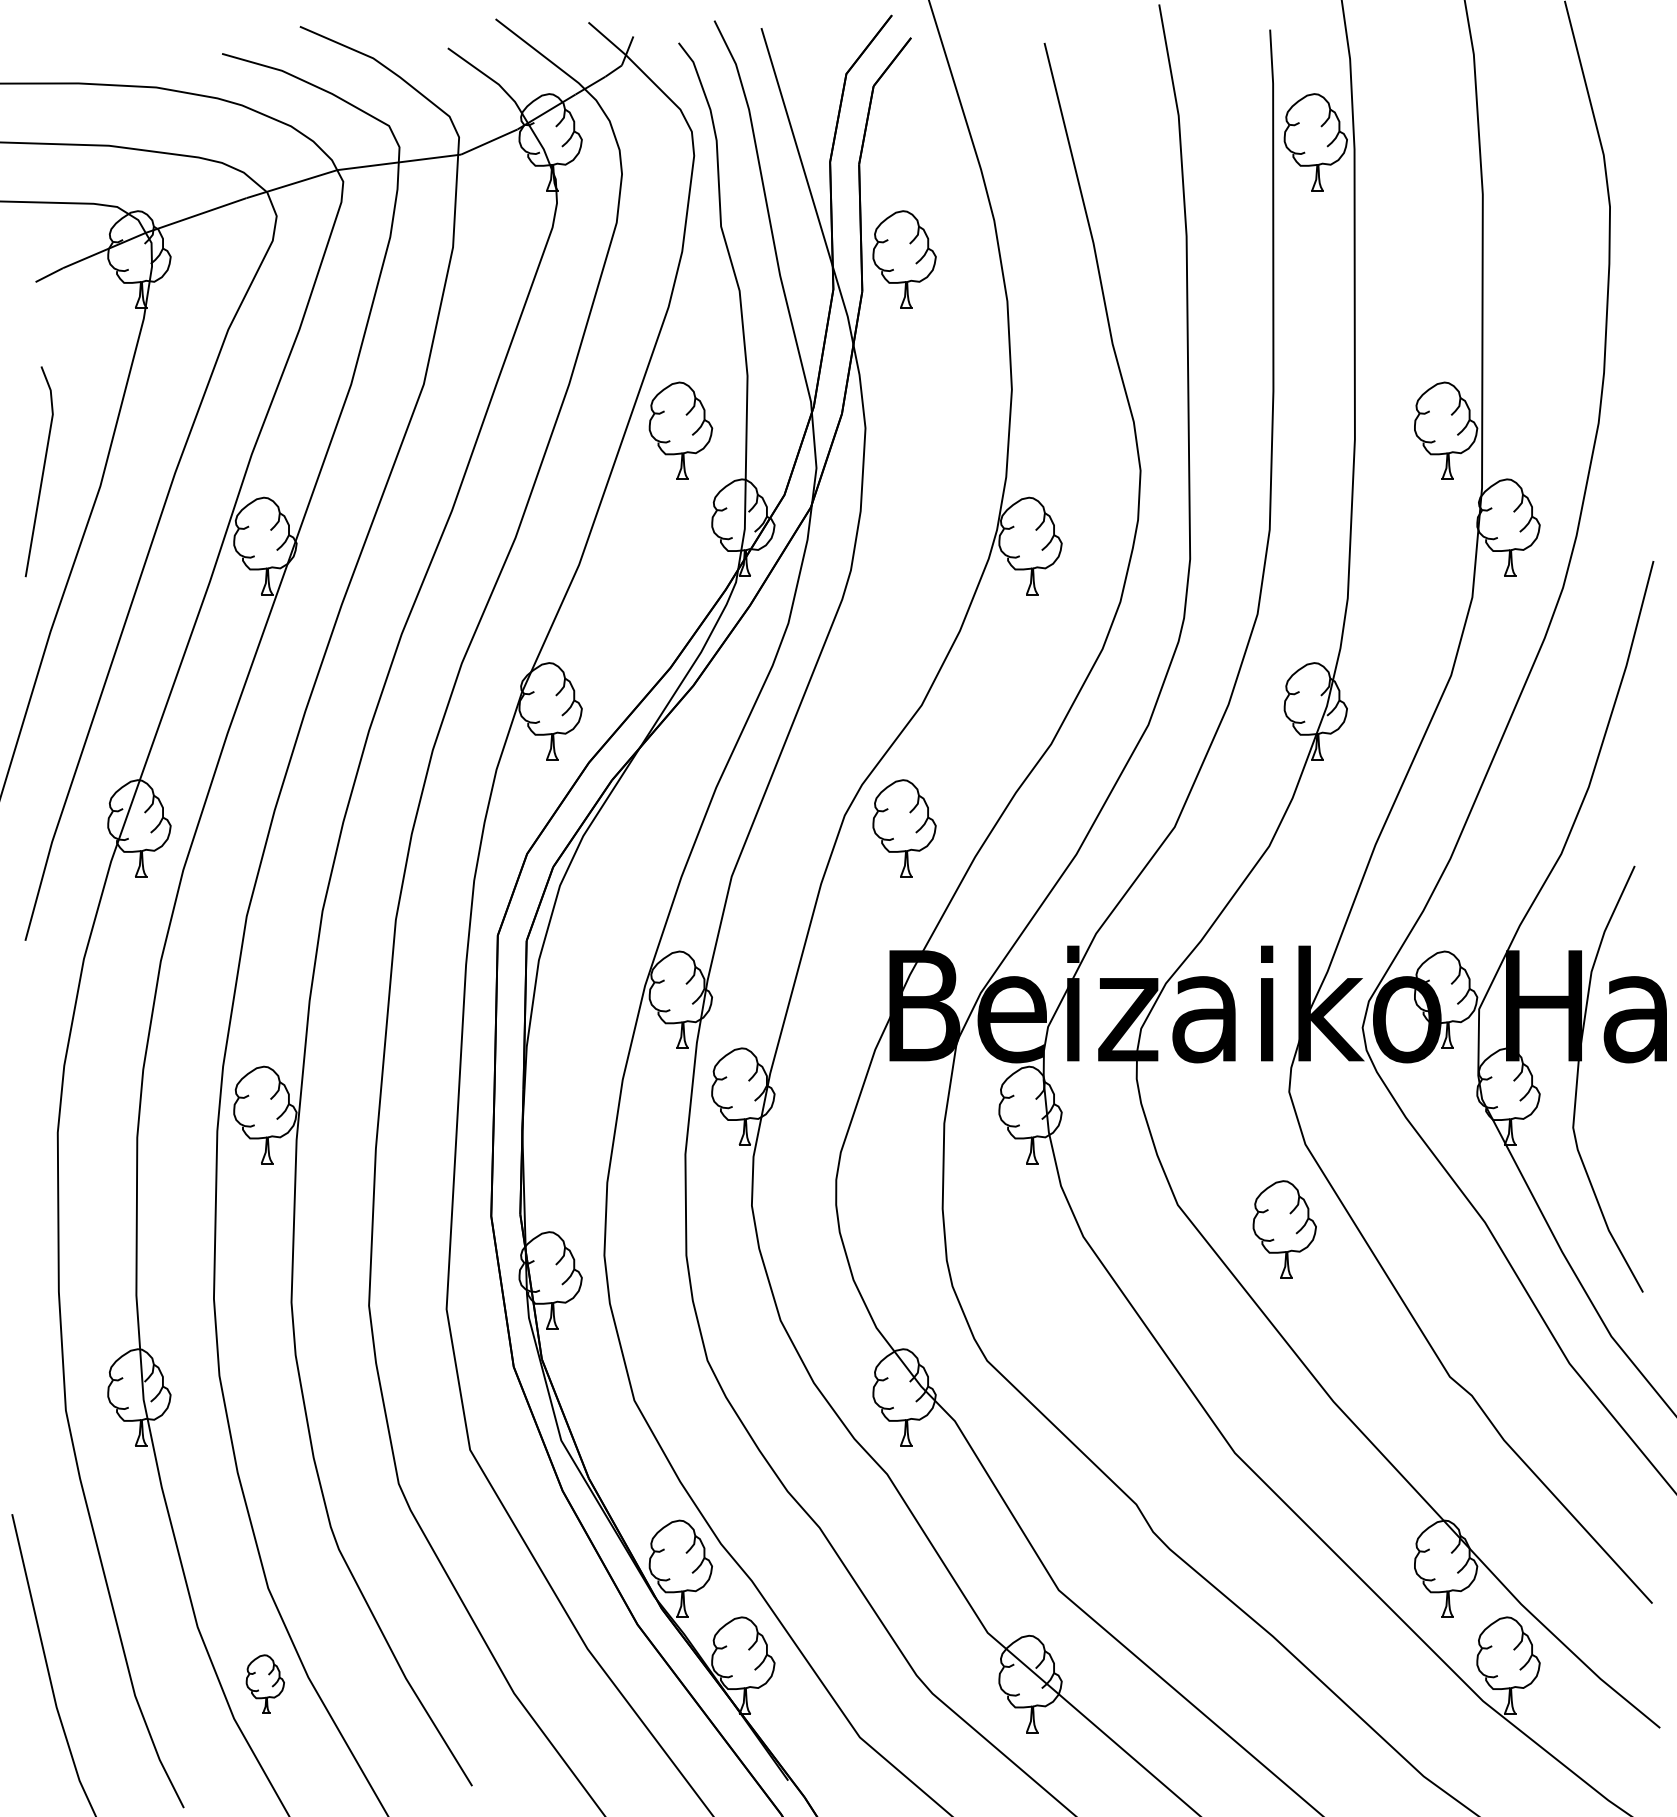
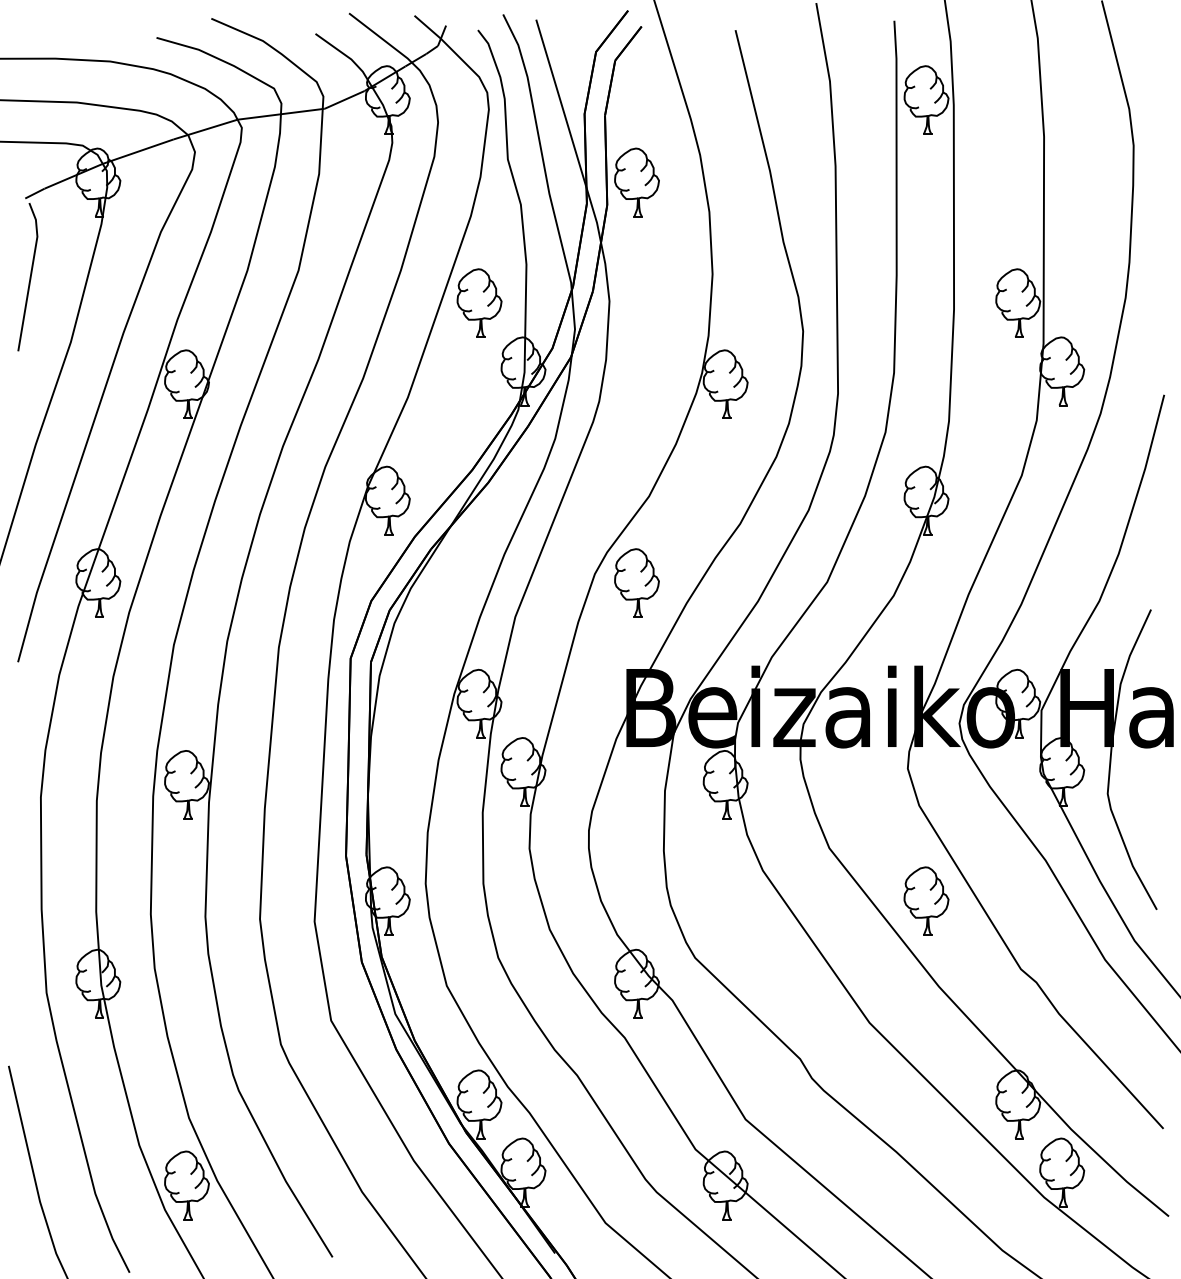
line: (42, 471) -> (30, 276), moved
part: (1284, 1229) -> (926, 901), moved
part: (265, 1684) -> (187, 1185), size x1.67

